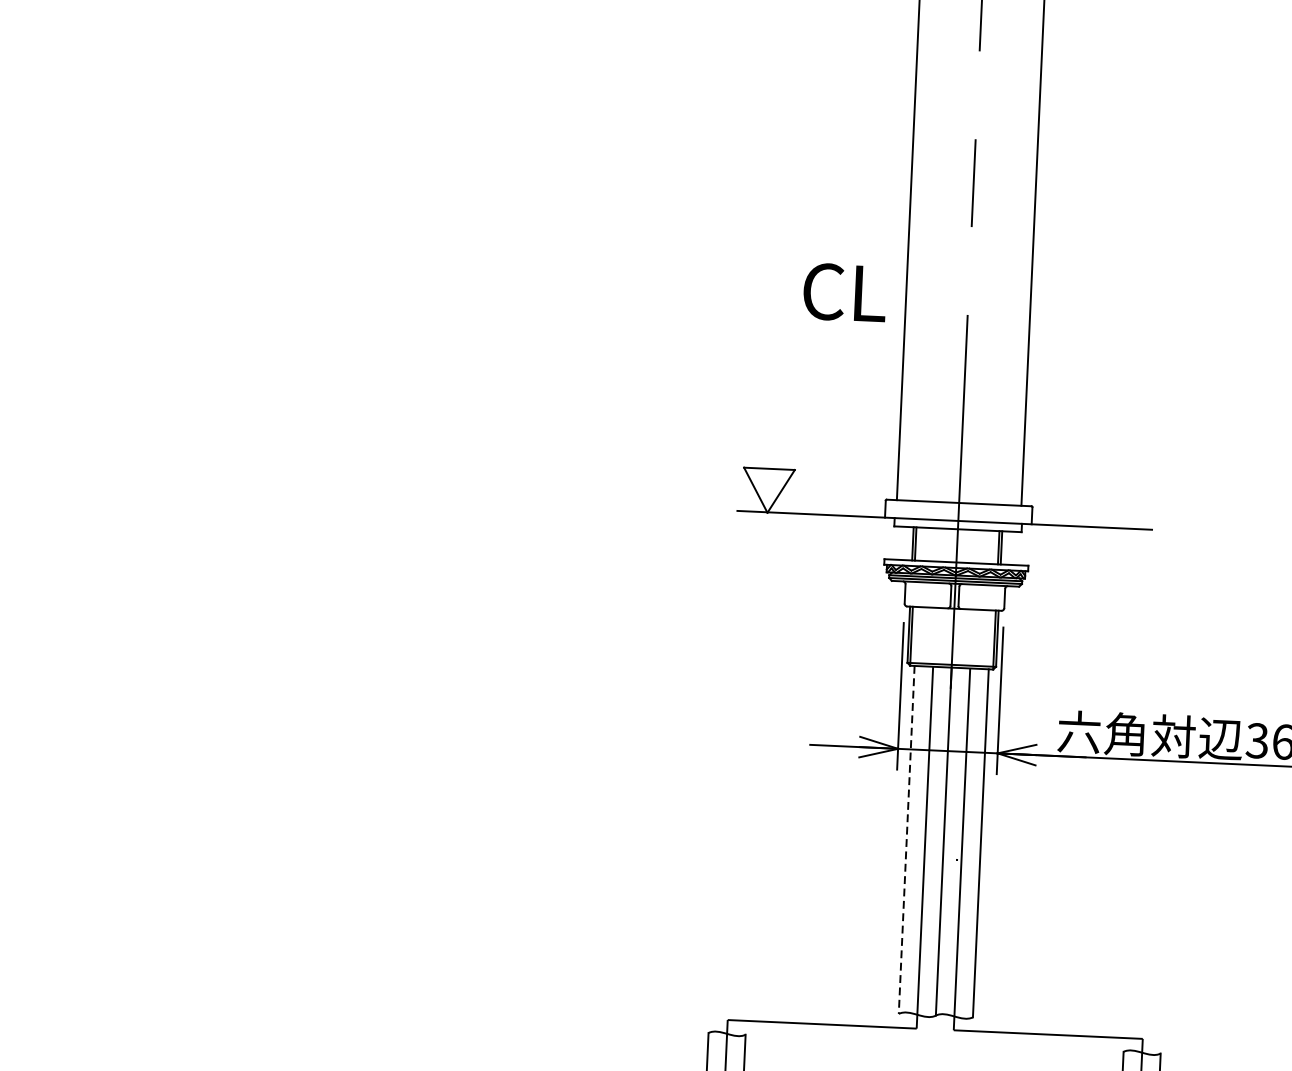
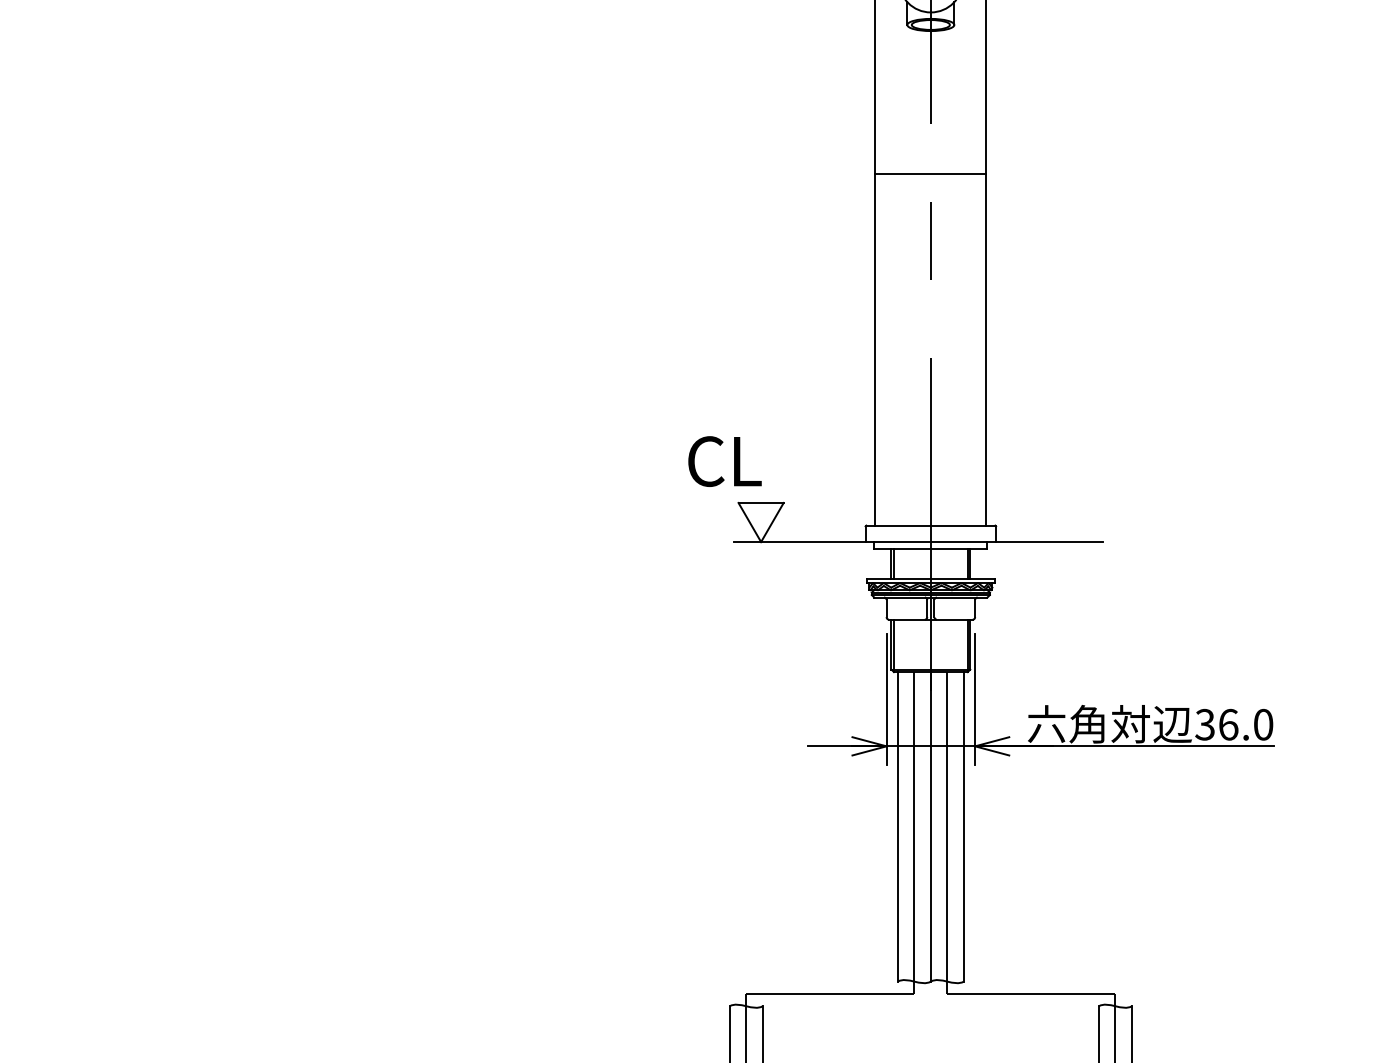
line: (976, 107) -> (930, 173), added
text: (844, 292) -> (724, 461), moved
line: (906, 839) -> (897, 826), dashed -> solid

